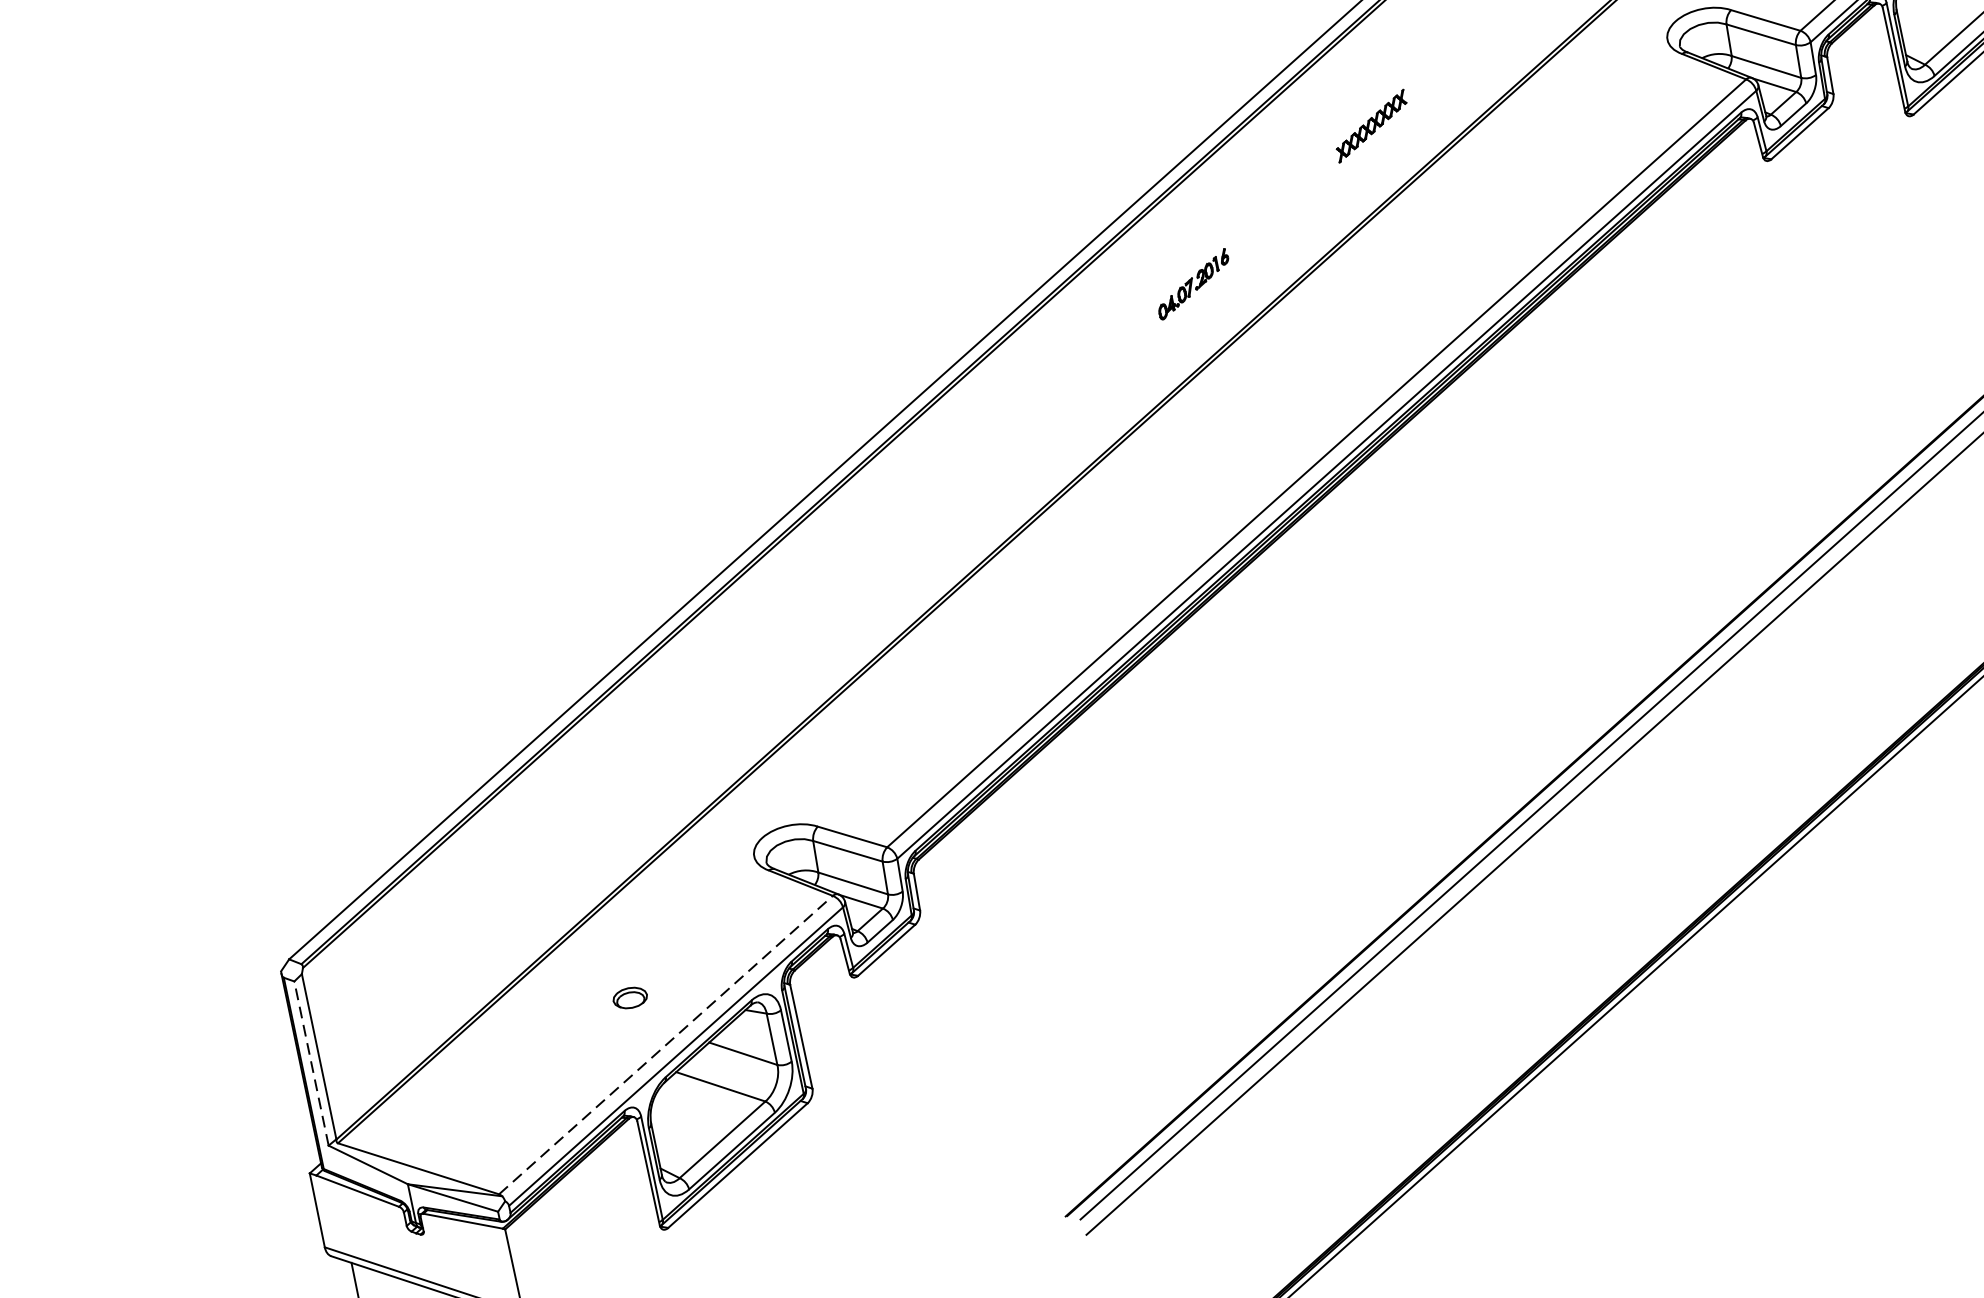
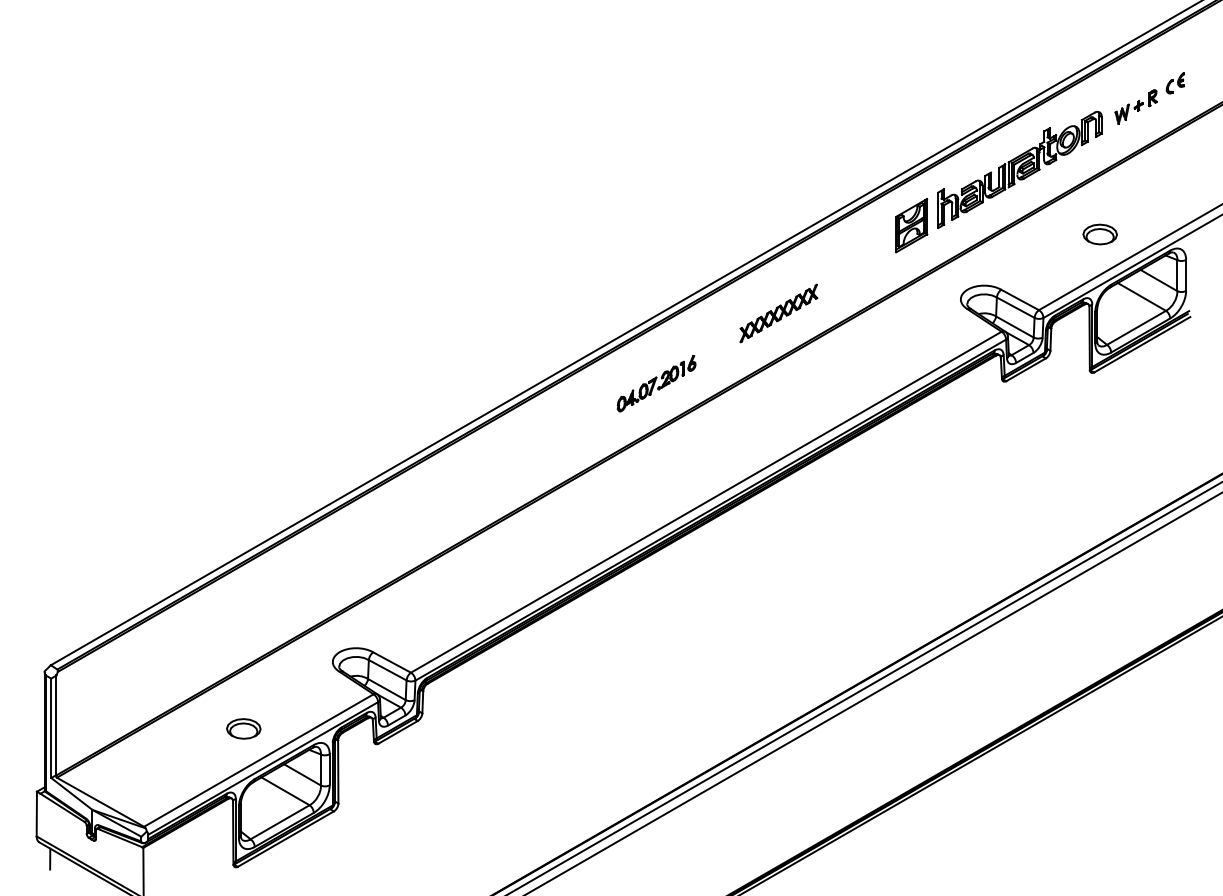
part: (1370, 126) -> (778, 313), size x1.67
part: (1193, 284) -> (656, 383), size x1.67
part: (629, 997) -> (243, 728), size x1.67
line: (665, 1045) -> (258, 760), dashed -> solid
line: (312, 1063) -> (51, 728), dashed -> solid

